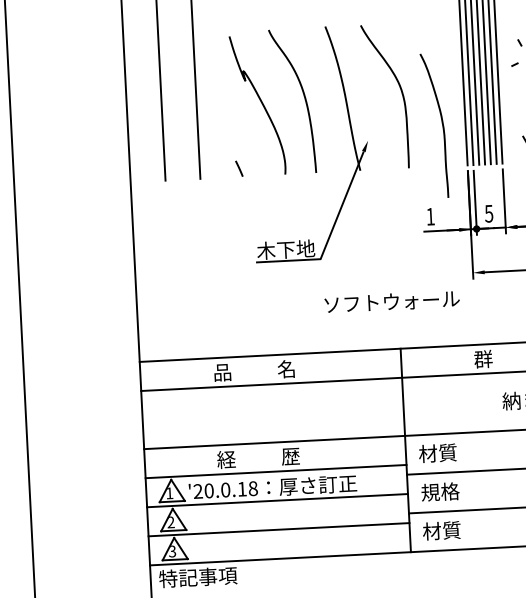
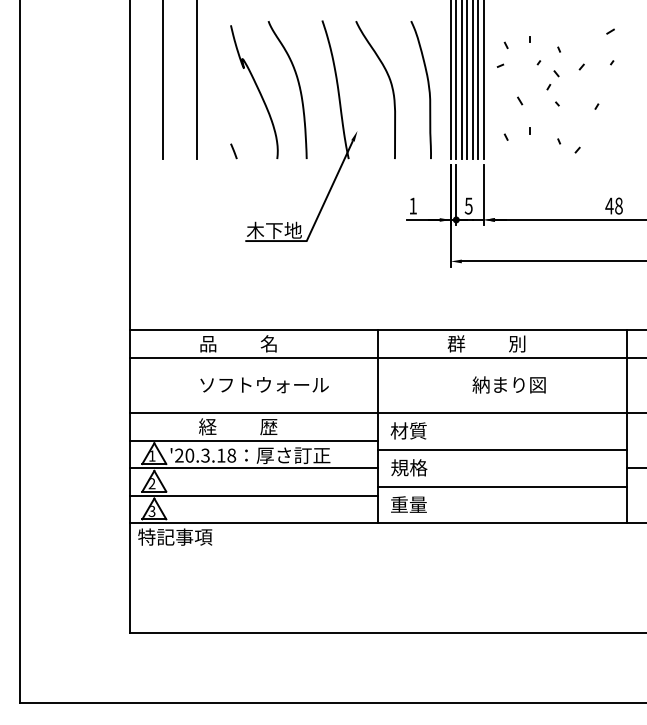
curve: (442, 124) -> (428, 89), moved
text: (392, 302) -> (264, 385), moved
text: (225, 489) -> (205, 455), '20.0.18 -> '20.3.18
text: (441, 530) -> (408, 504), 材質 -> 重量

